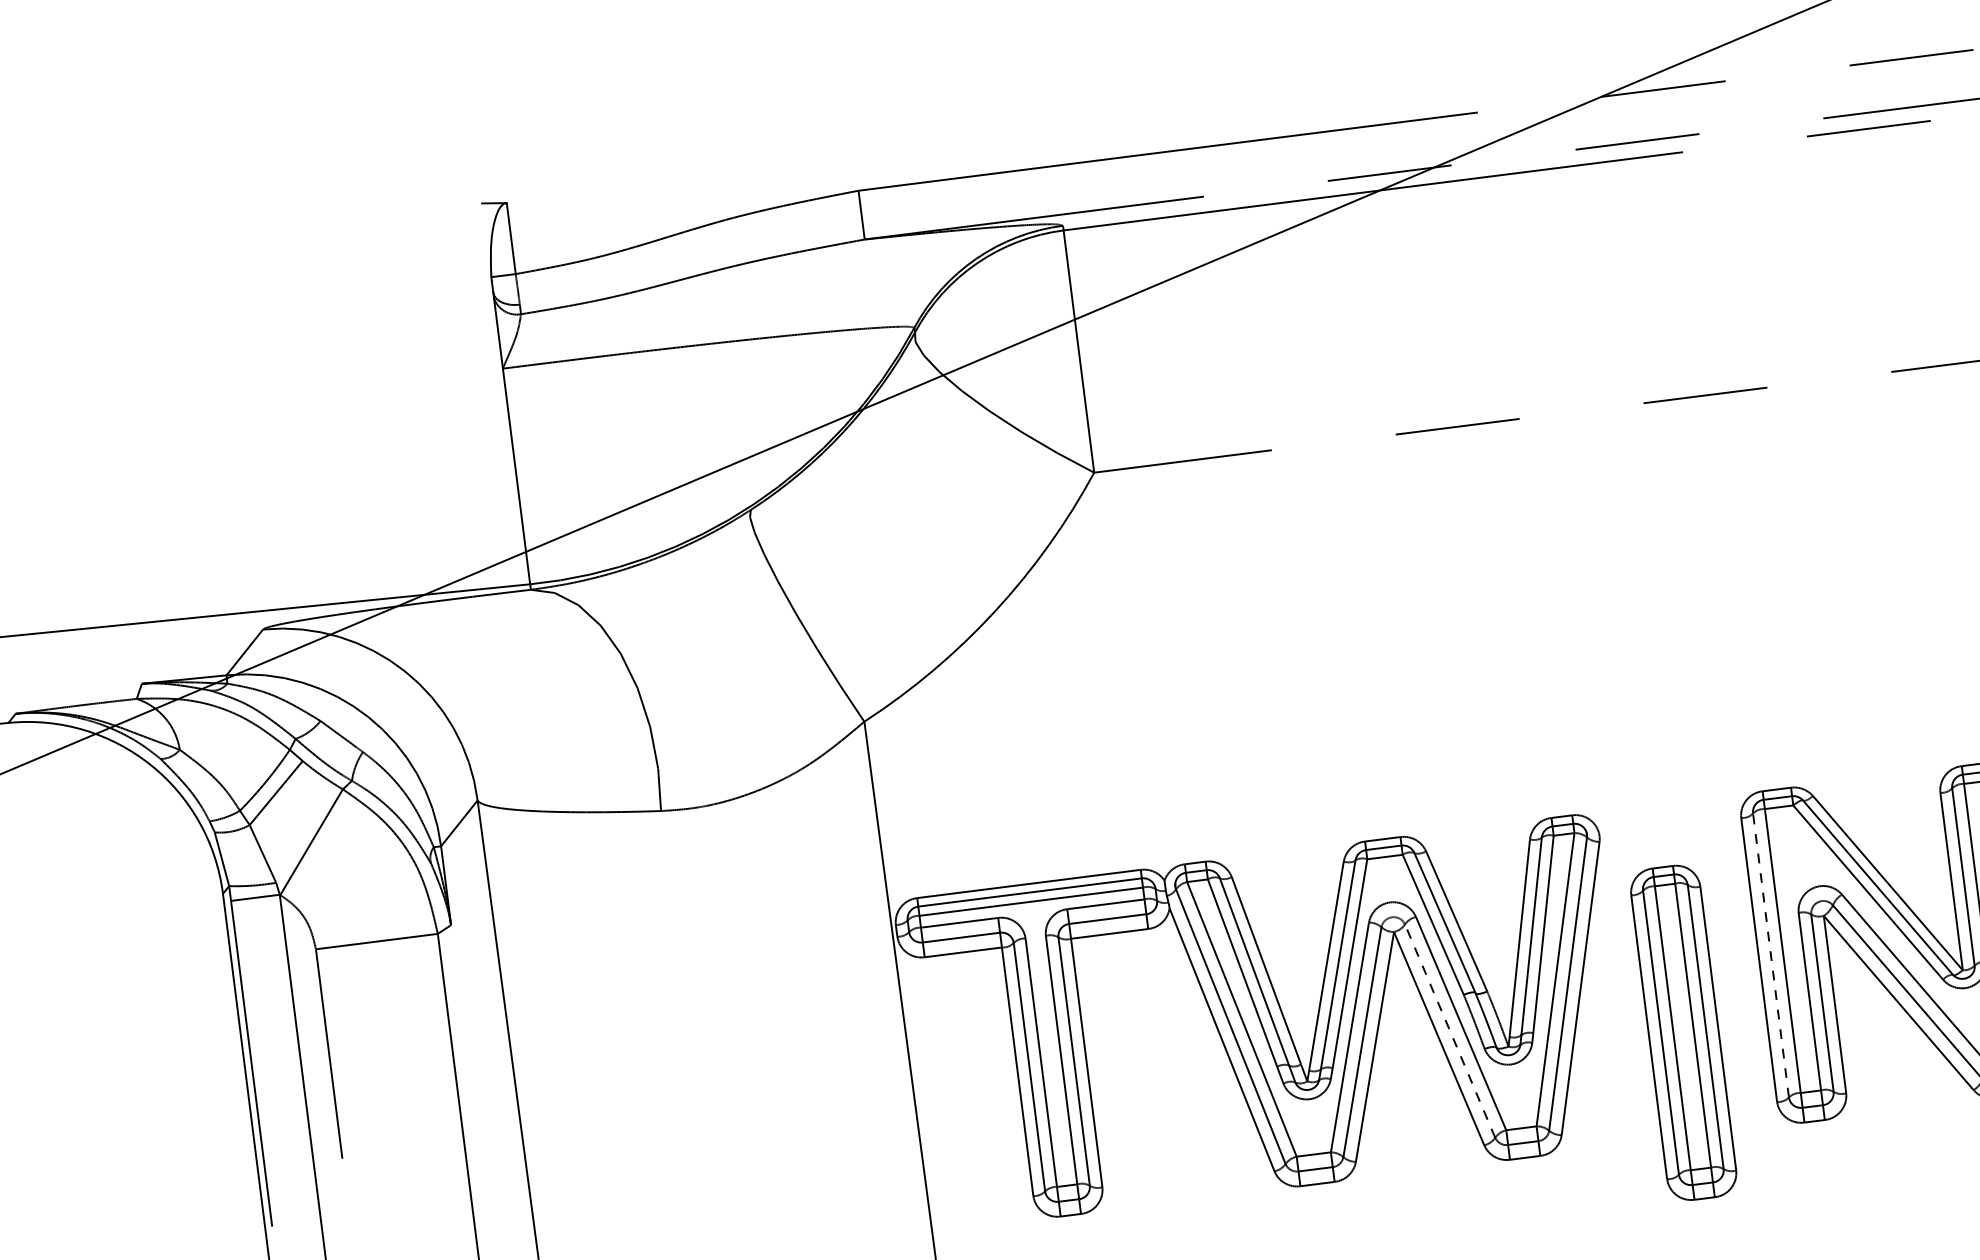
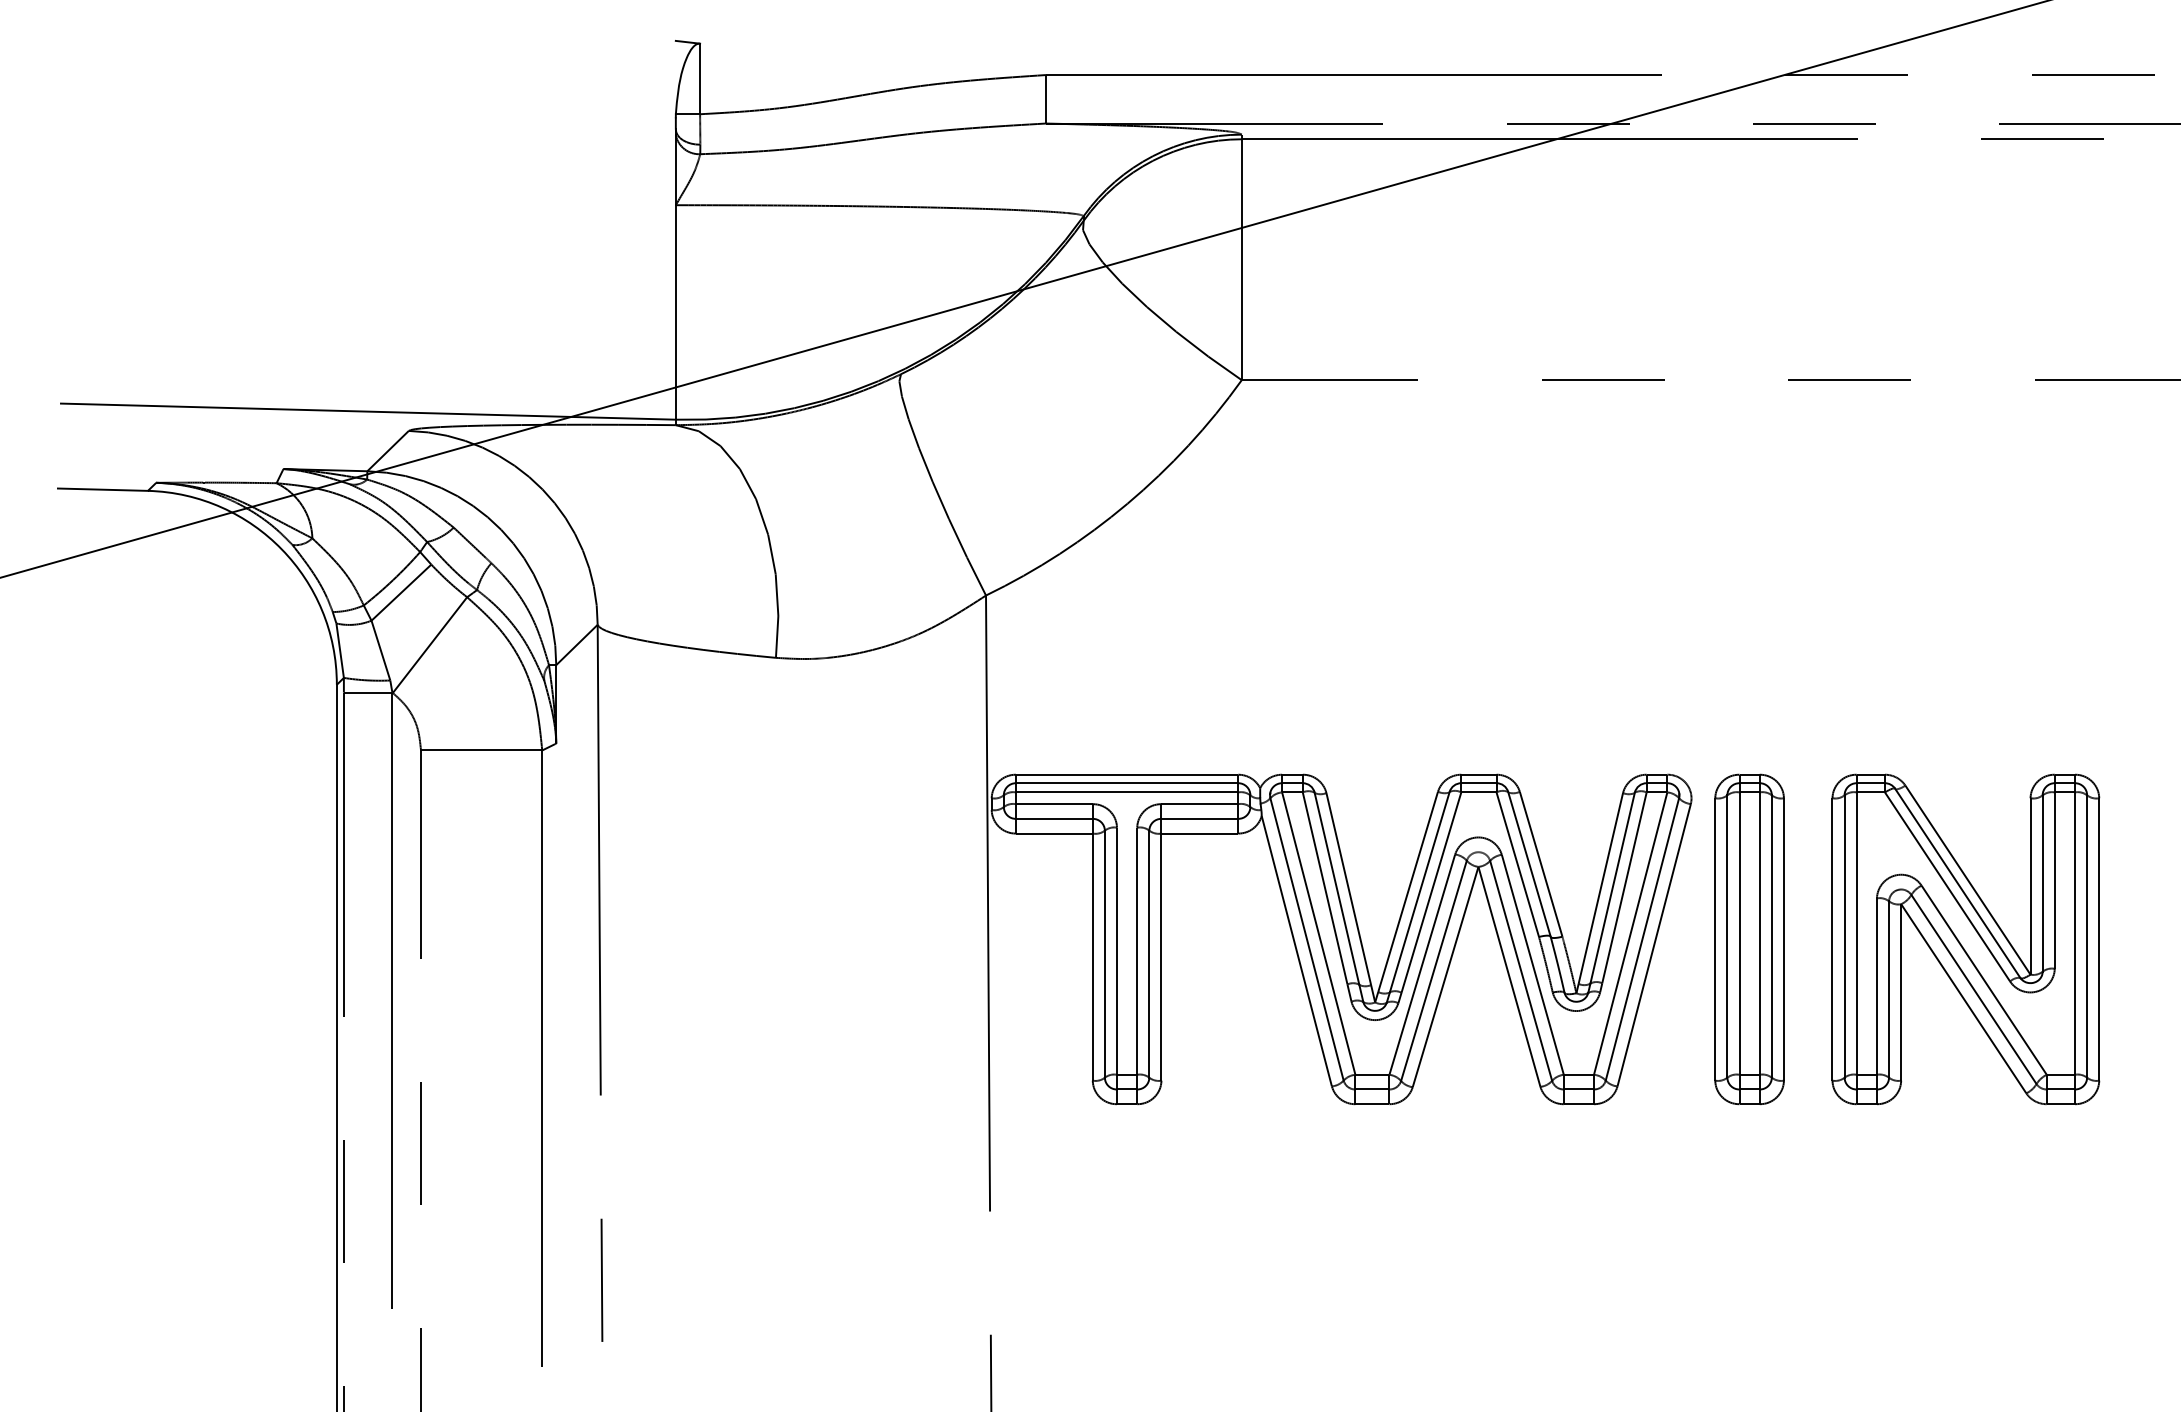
line: (1770, 955) -> (1844, 936), dashed -> solid
line: (1450, 1030) -> (1521, 970), dashed -> solid
part: (1683, 1032) -> (1749, 939), moved

